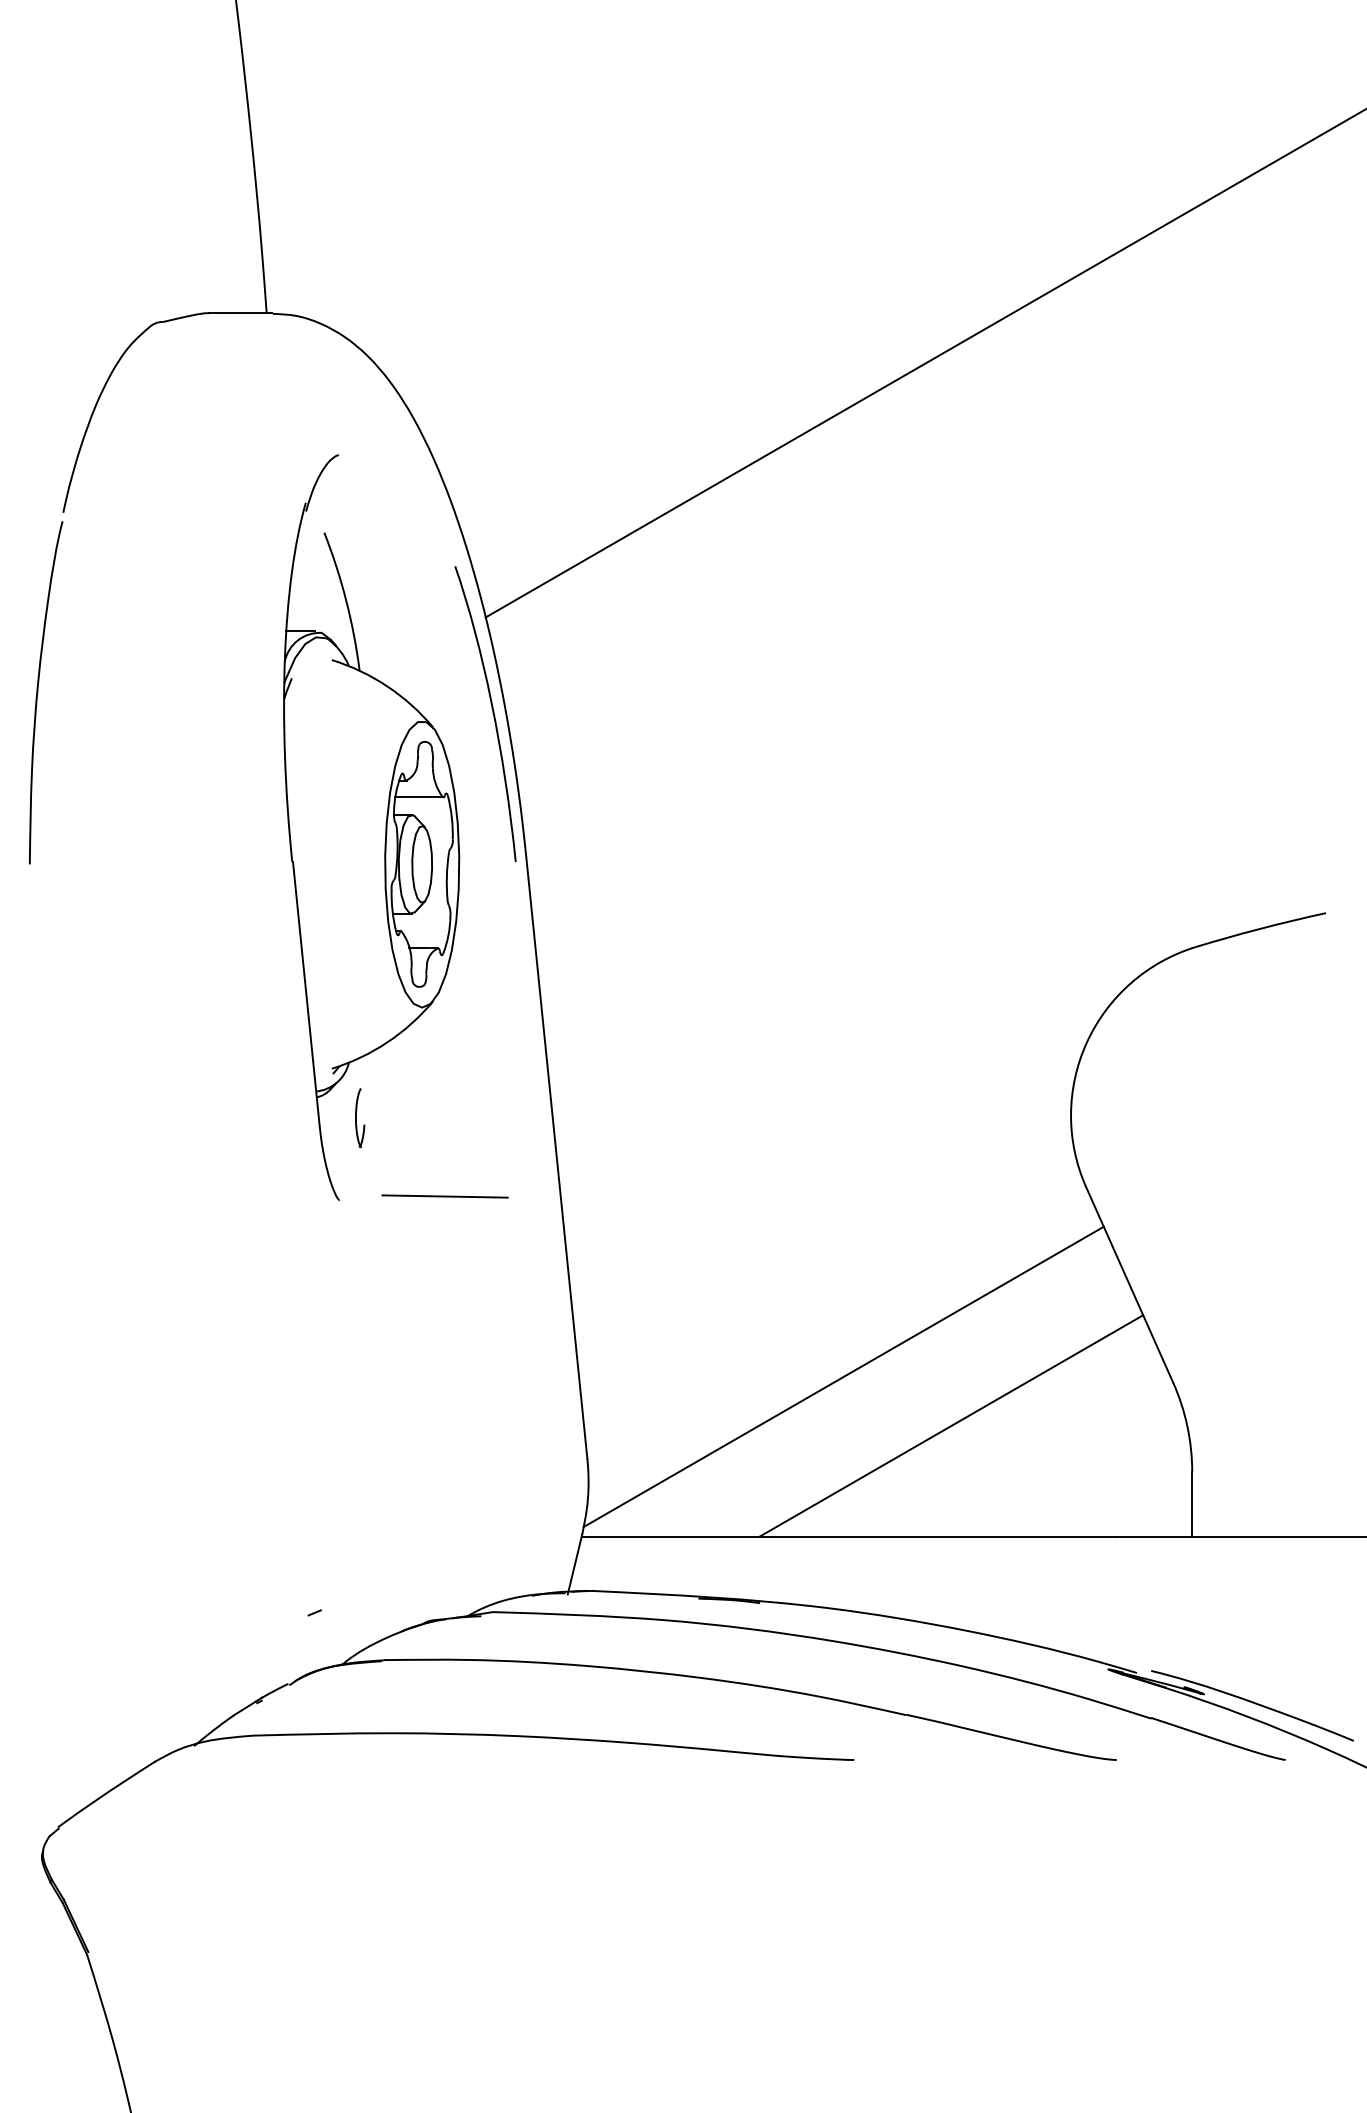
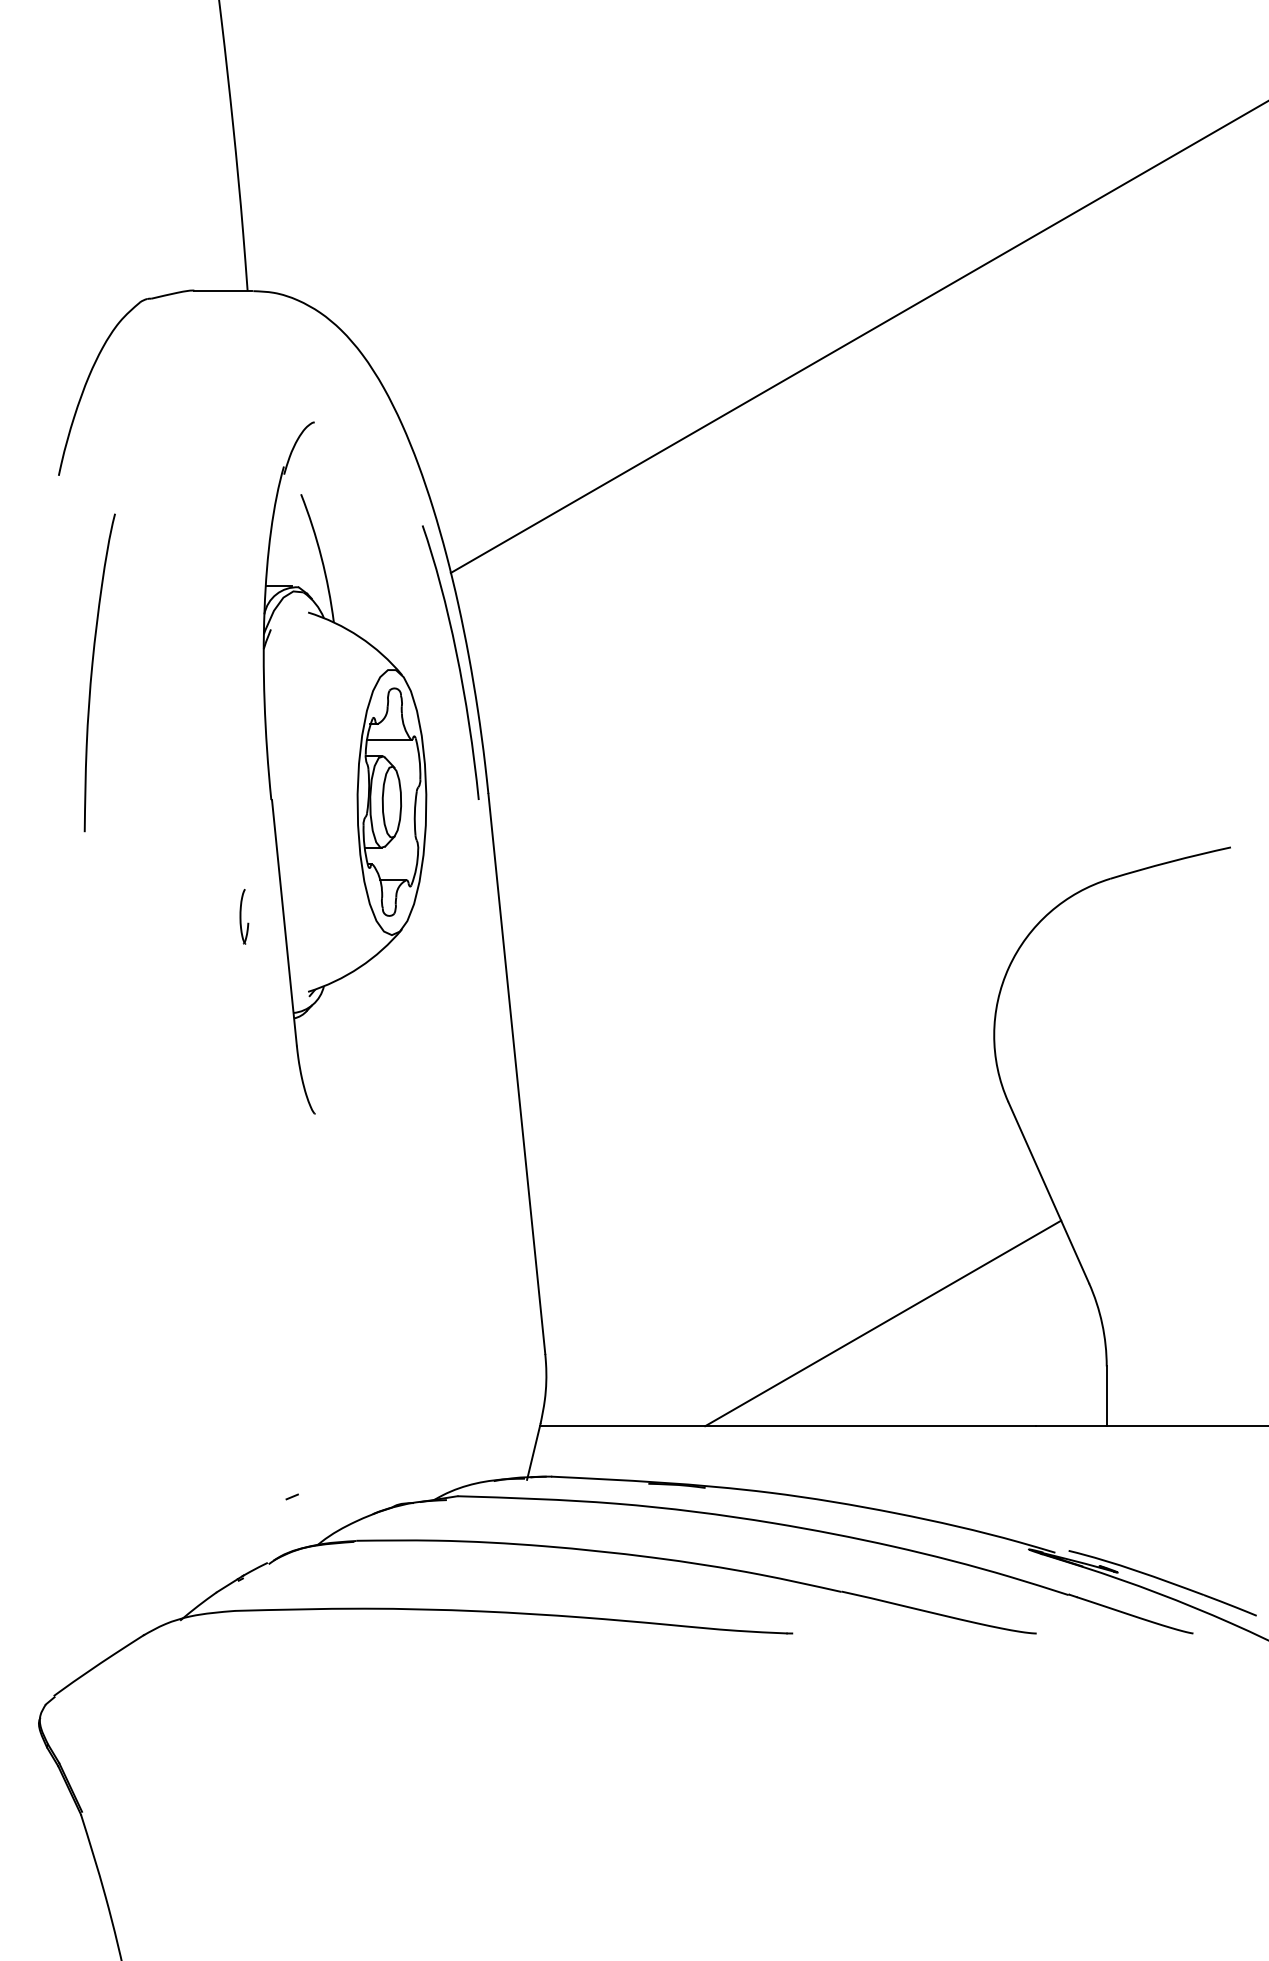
curve: (38, 692) -> (92, 672), moved
part: (360, 1117) -> (244, 916), moved
line: (445, 1196) -> (413, 1110), removed
line: (842, 1376) -> (782, 1277), removed

